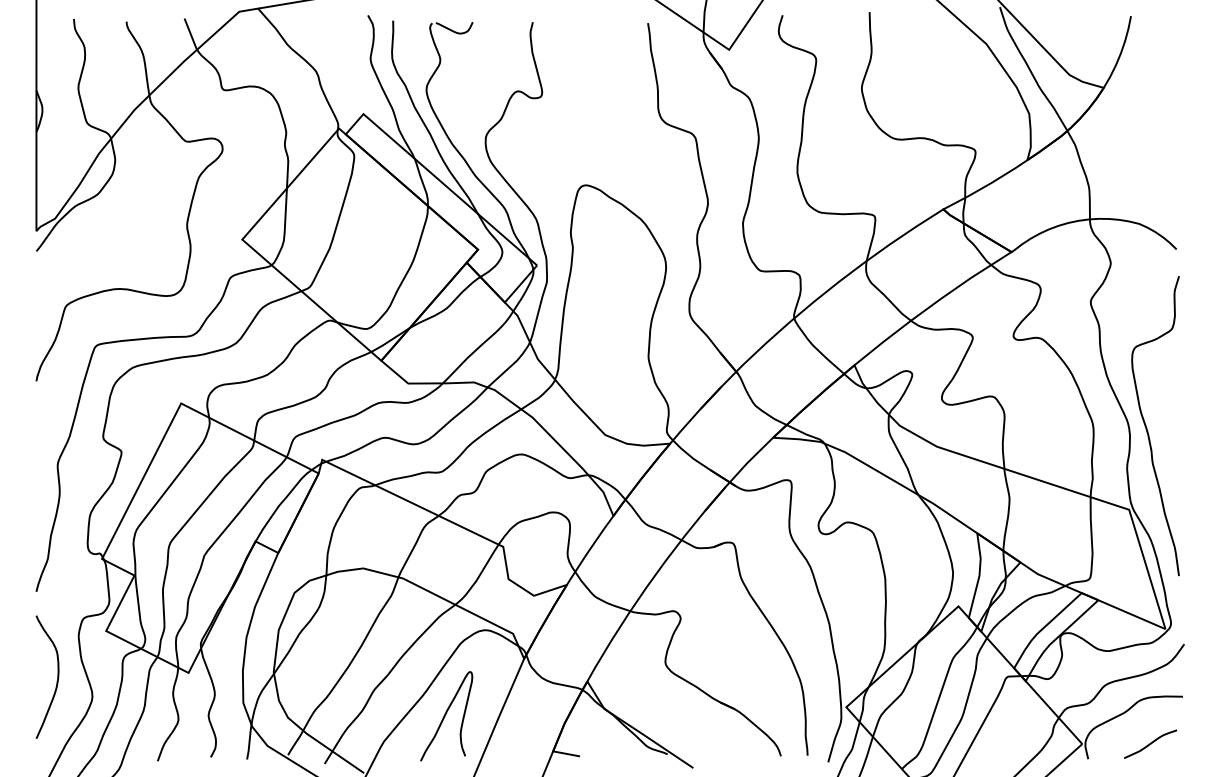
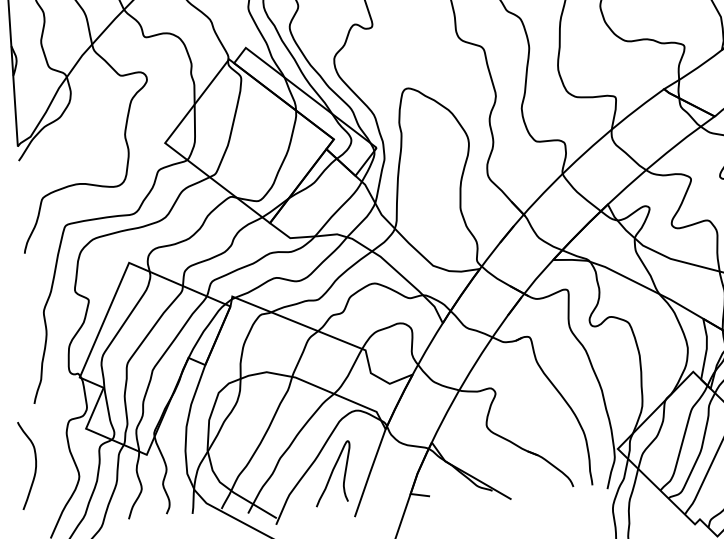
curve: (57, 676) -> (35, 464), moved

